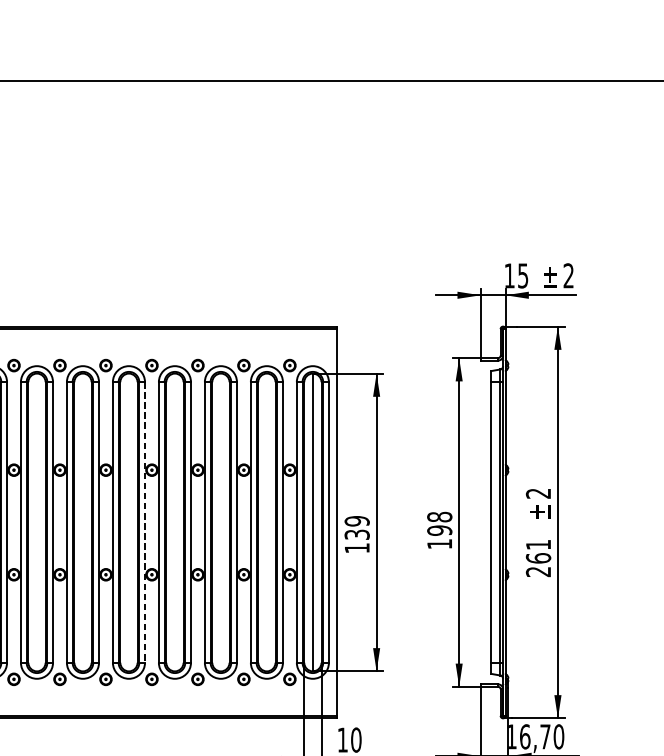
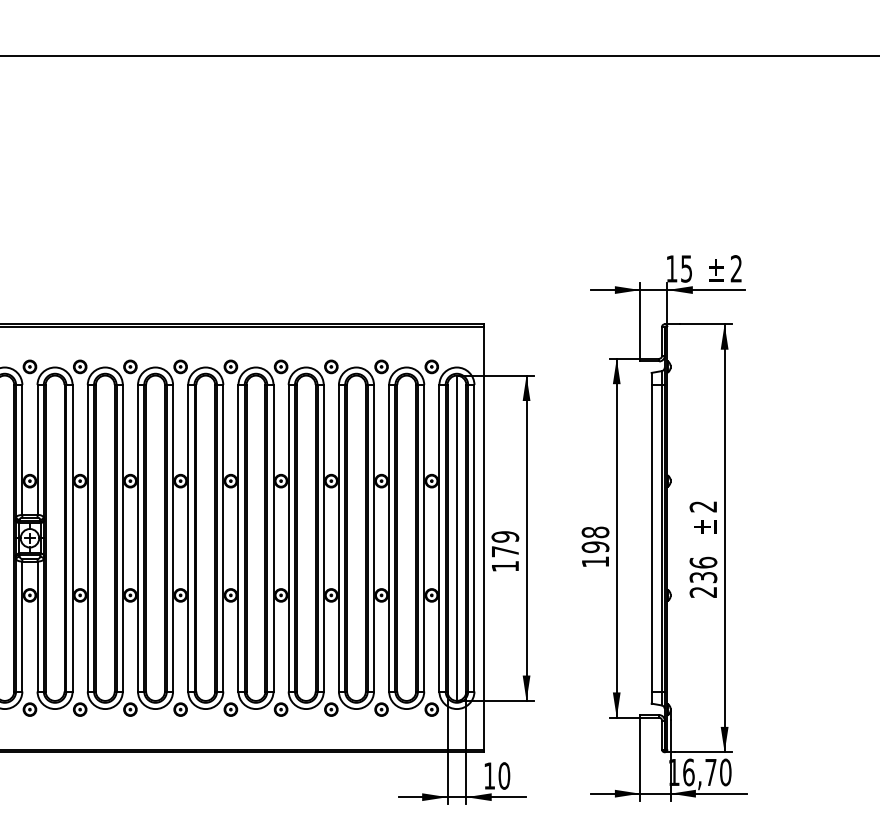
line: (144, 522) -> (273, 538), dashed -> solid
text: (357, 534) -> (505, 551), 139 -> 179
text: (538, 551) -> (703, 569), 261 -> 236

